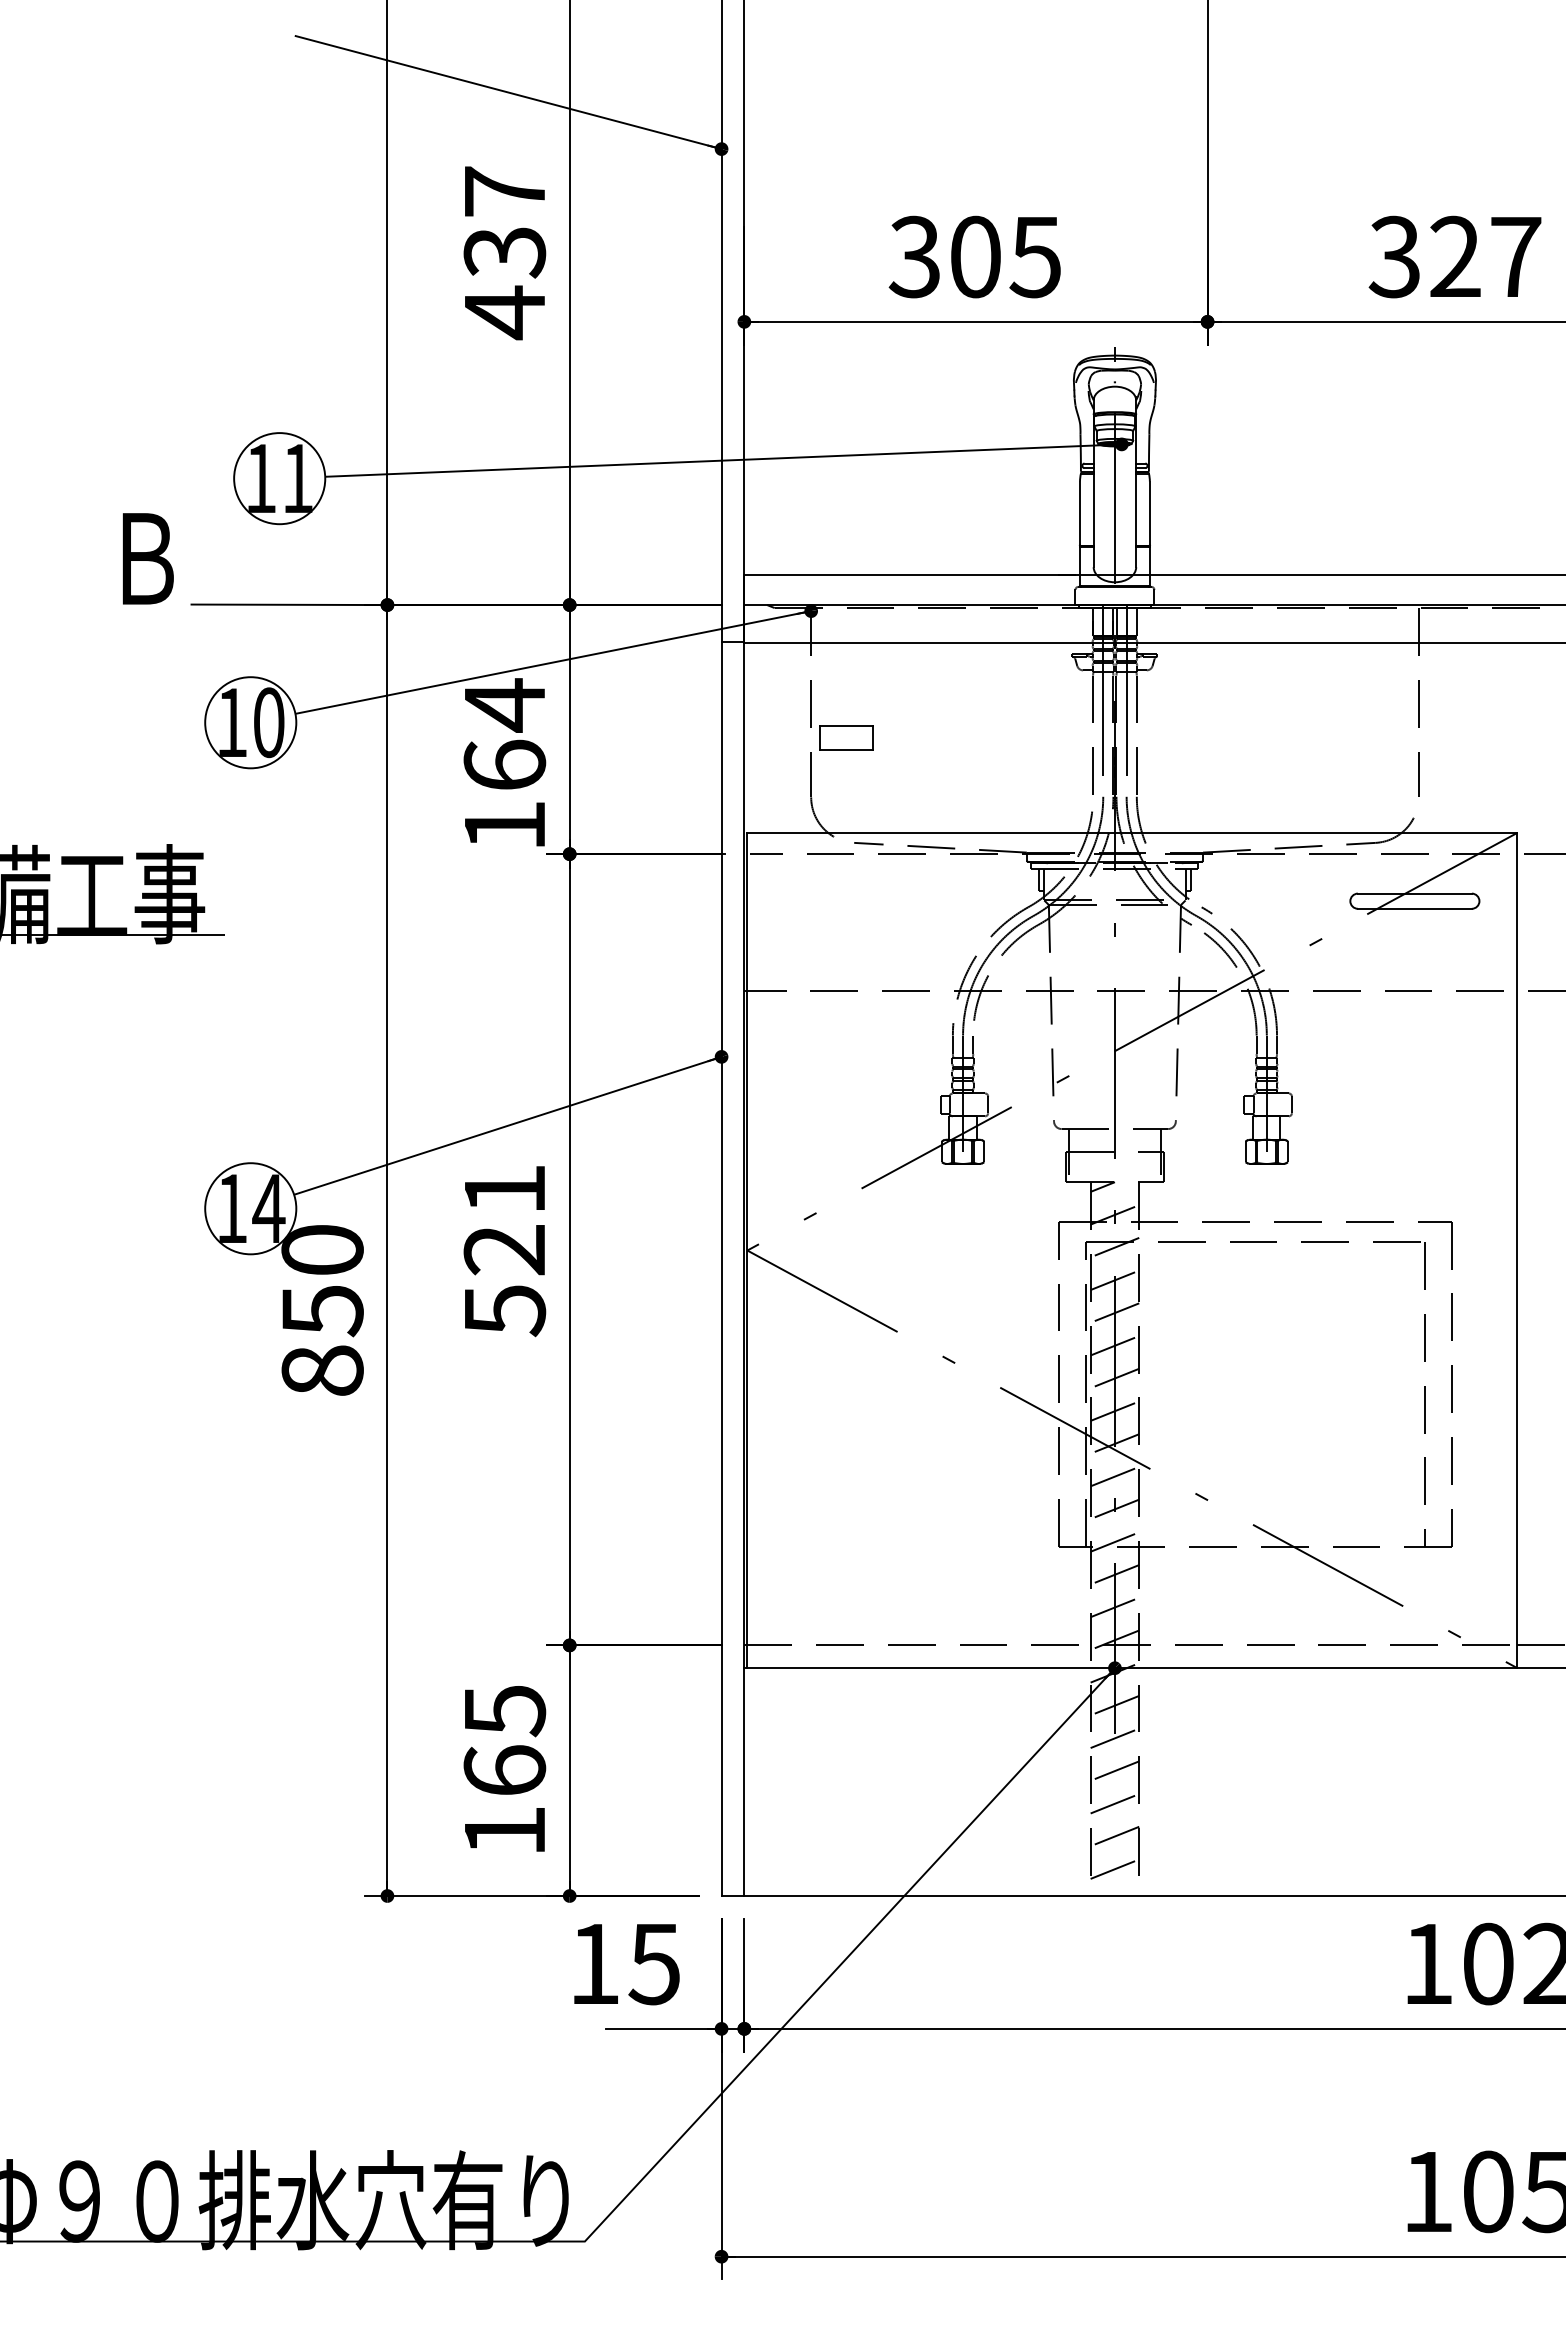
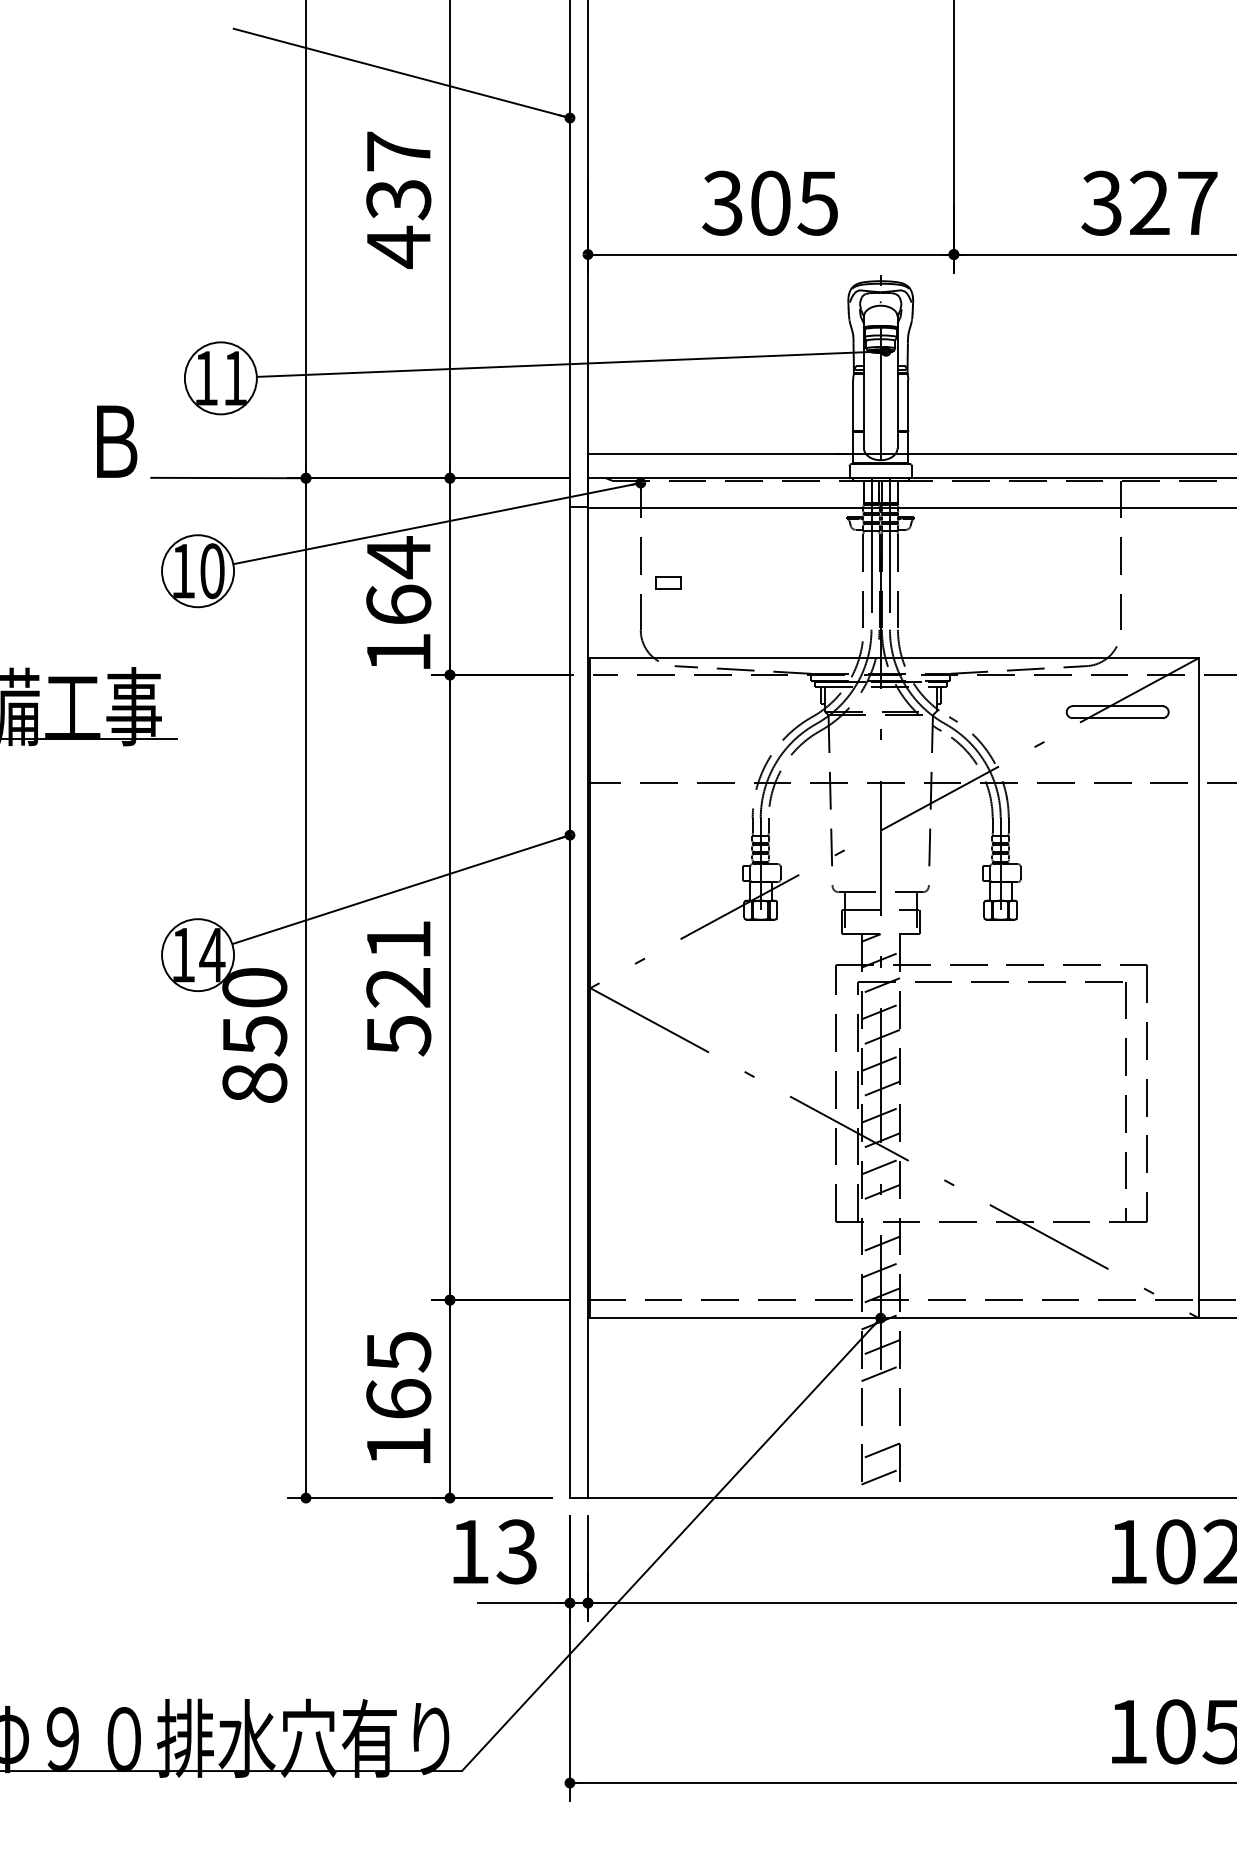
part: (846, 737) -> (668, 582), size x0.6
line: (1114, 1541) -> (880, 1218), removed
line: (1114, 1770) -> (880, 1398), removed
line: (1114, 1803) -> (880, 1425), removed
text: (653, 1963) -> (516, 1551), 15 -> 13

